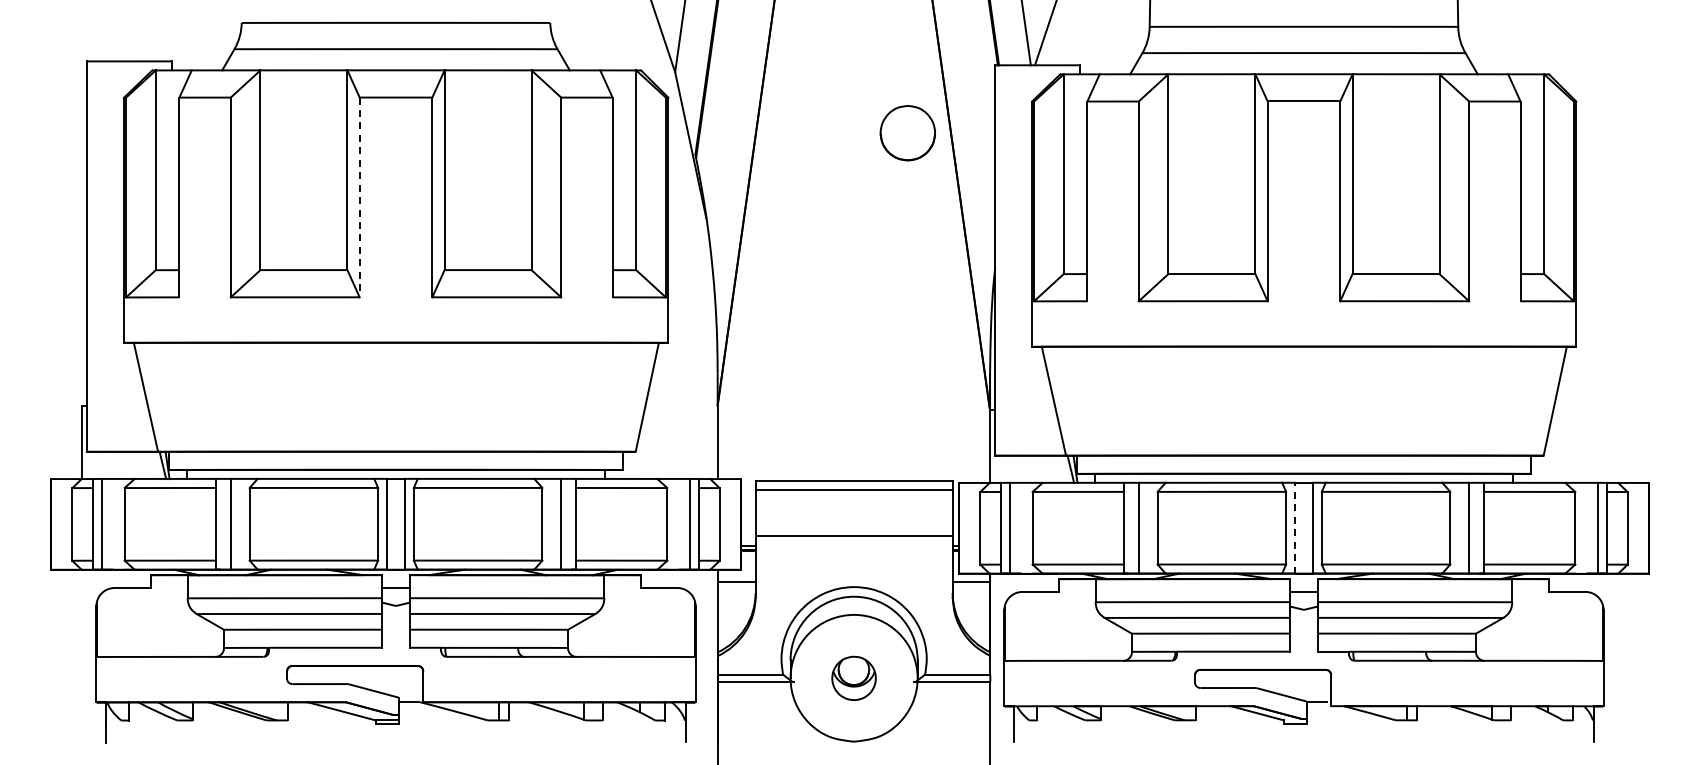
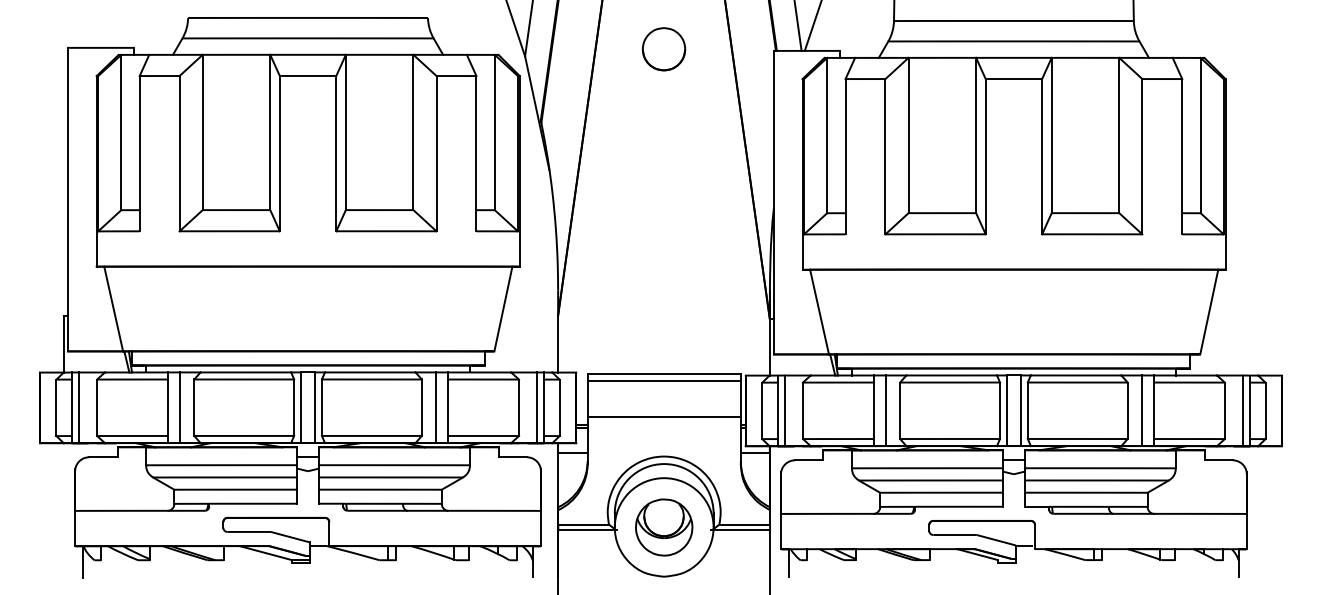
part: (907, 133) -> (663, 49), moved
line: (359, 197) -> (279, 153), dashed -> solid
line: (1294, 527) -> (1006, 410), dashed -> solid
part: (853, 678) -> (663, 527), size x1.67

